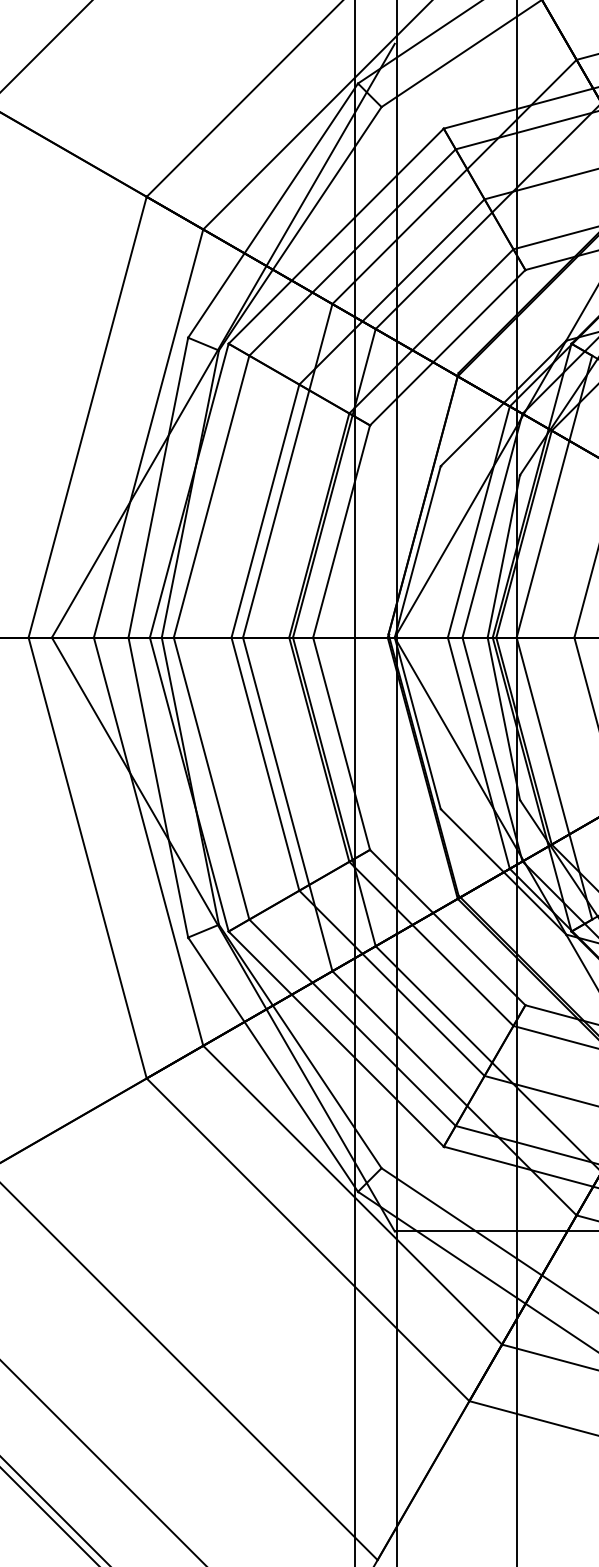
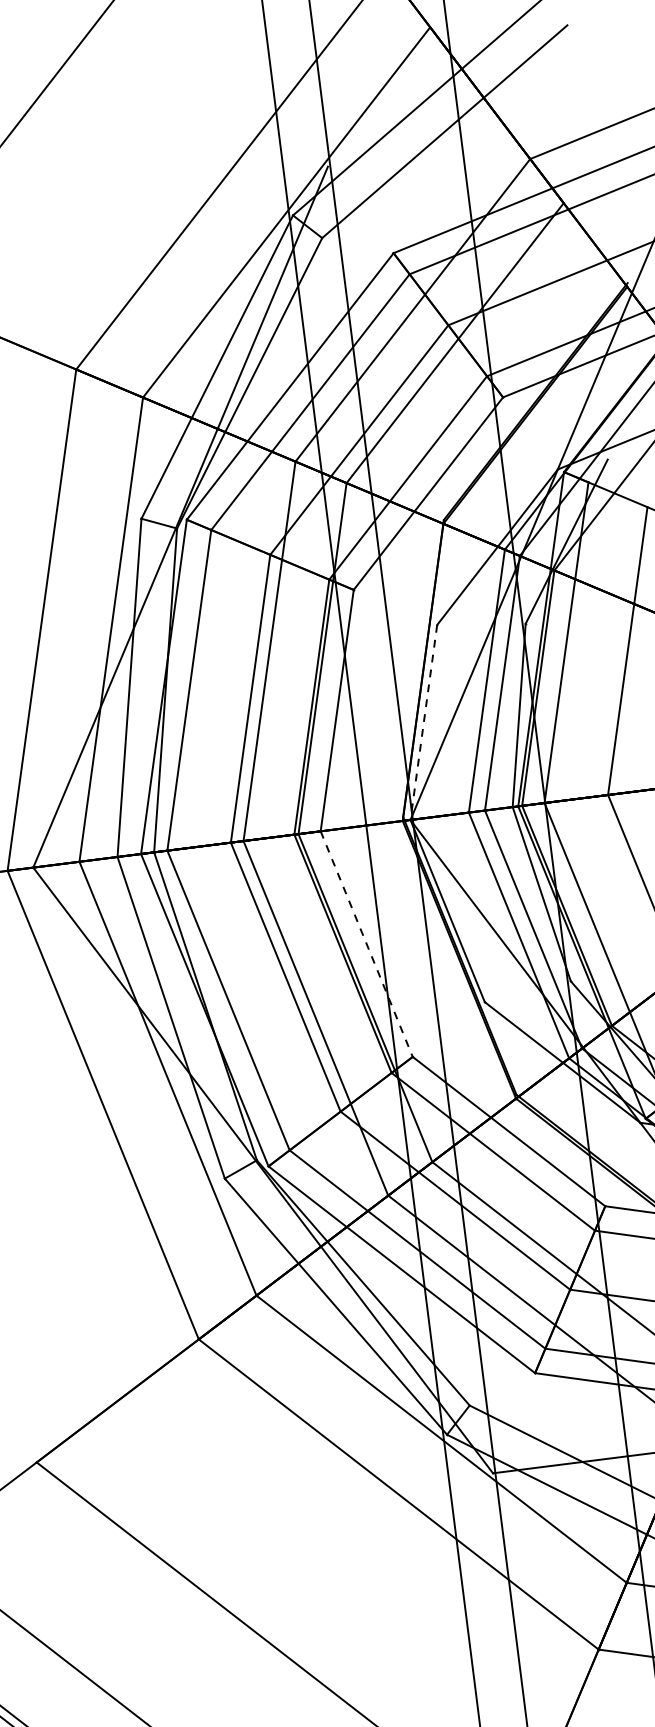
line: (417, 551) -> (423, 722), solid -> dashed
line: (341, 743) -> (366, 943), solid -> dashed

